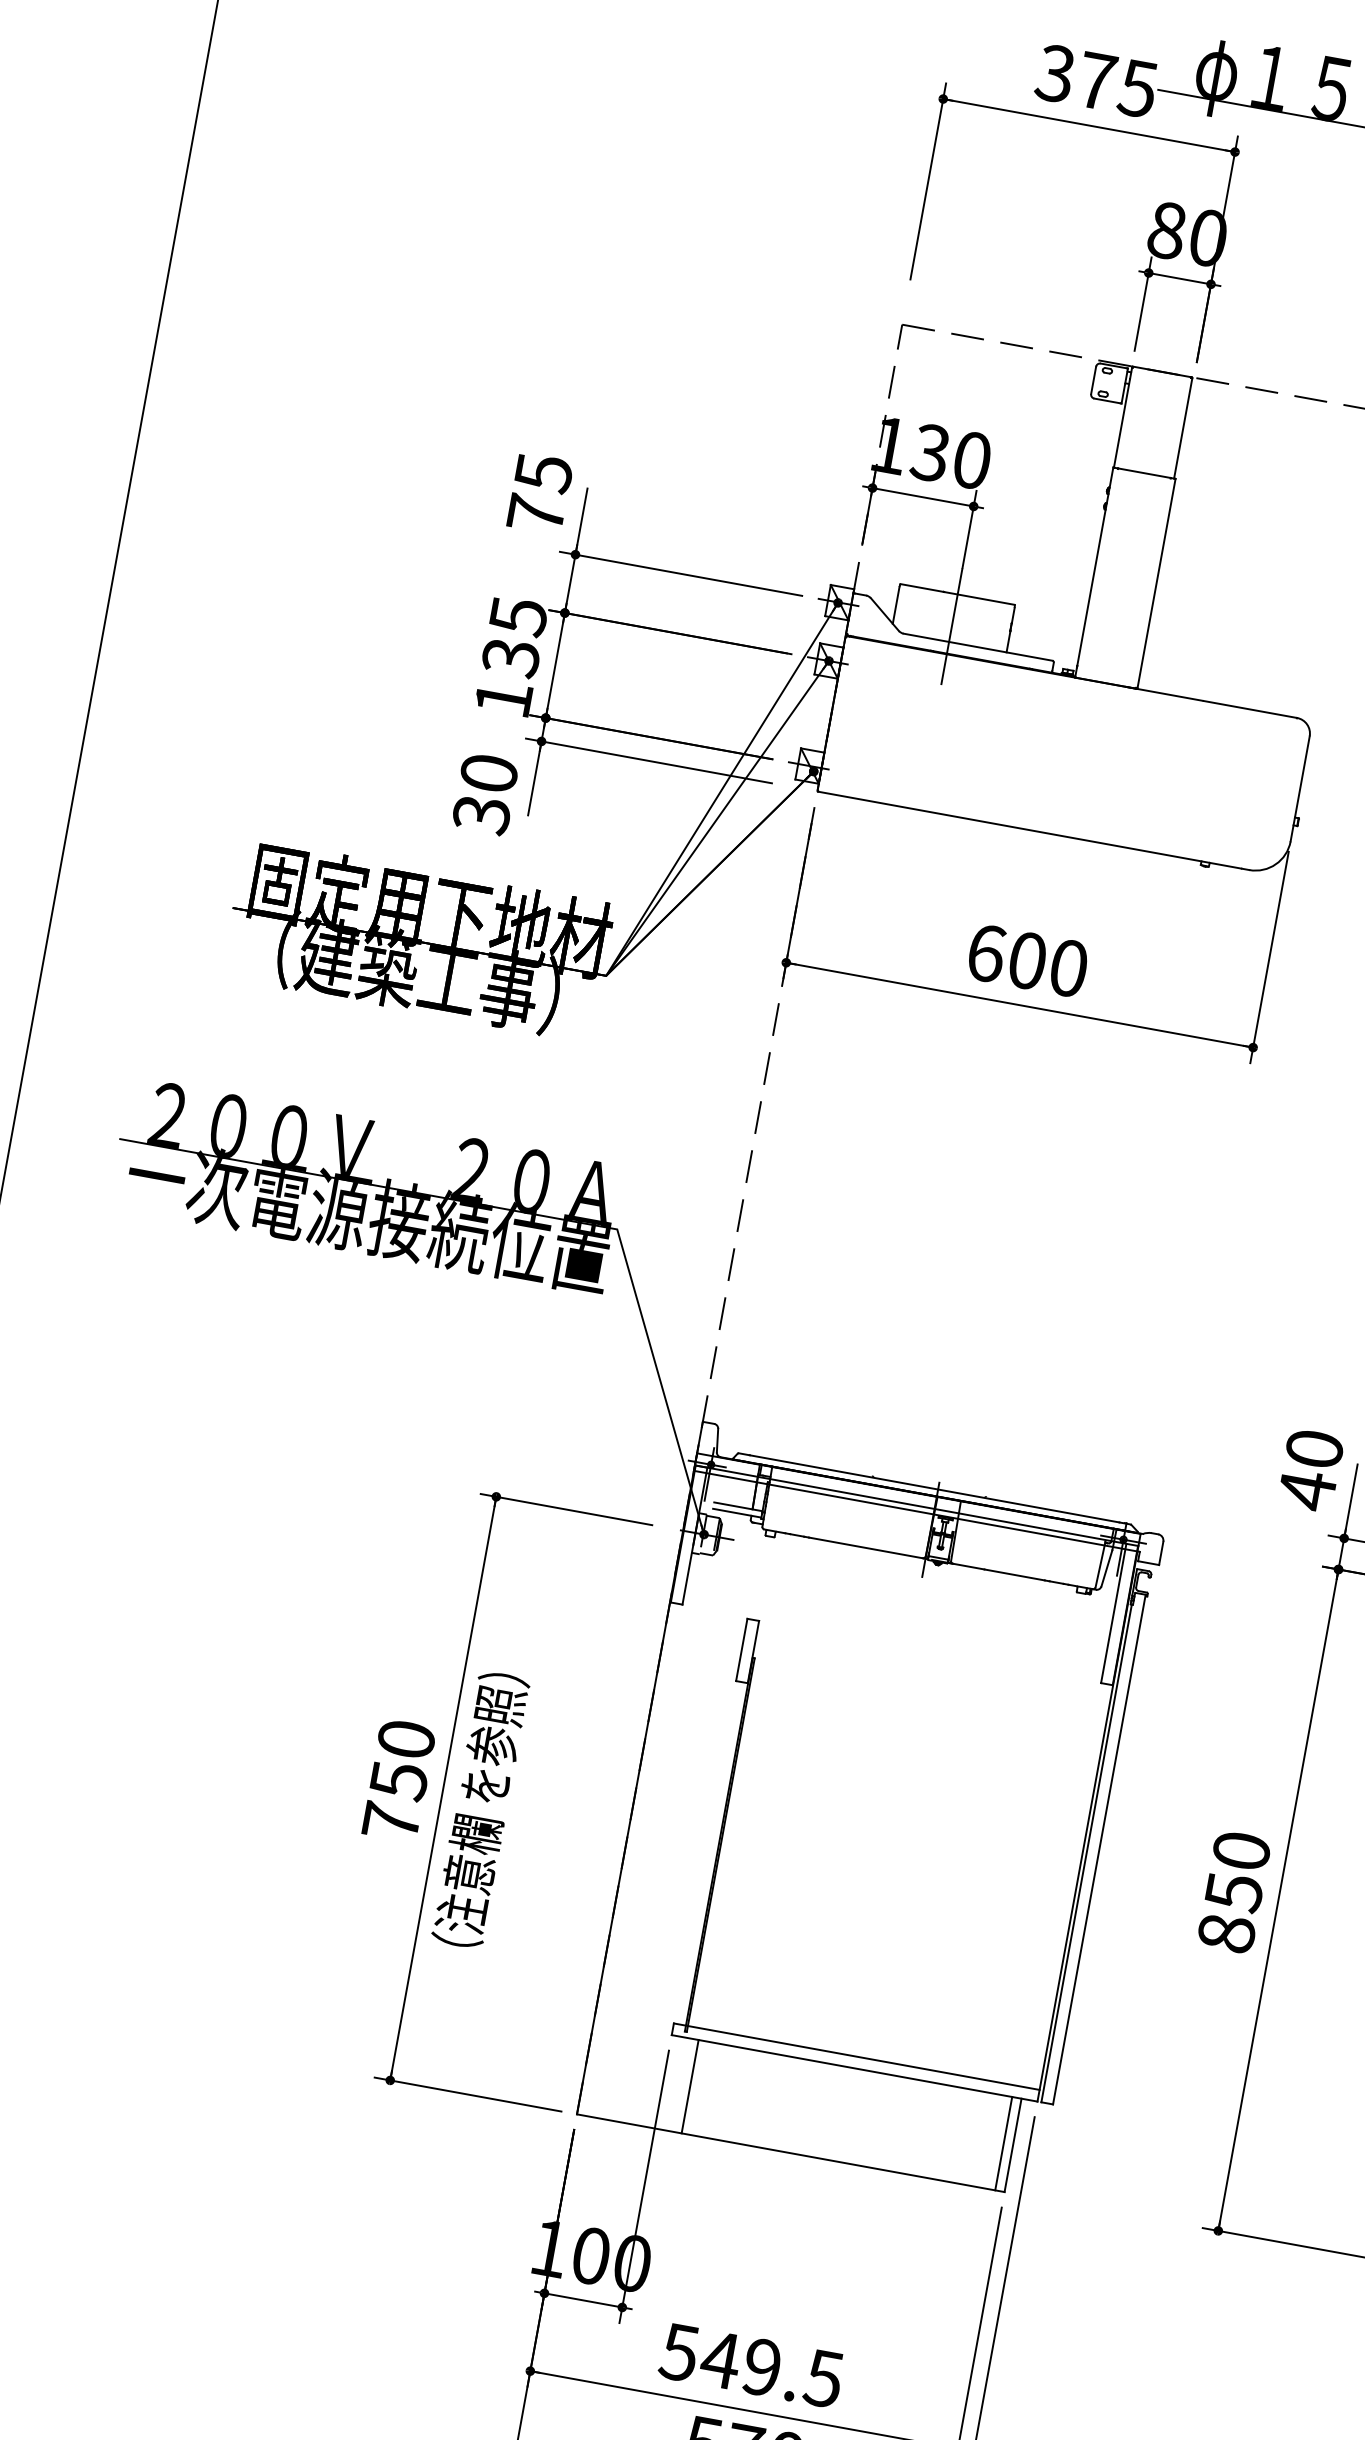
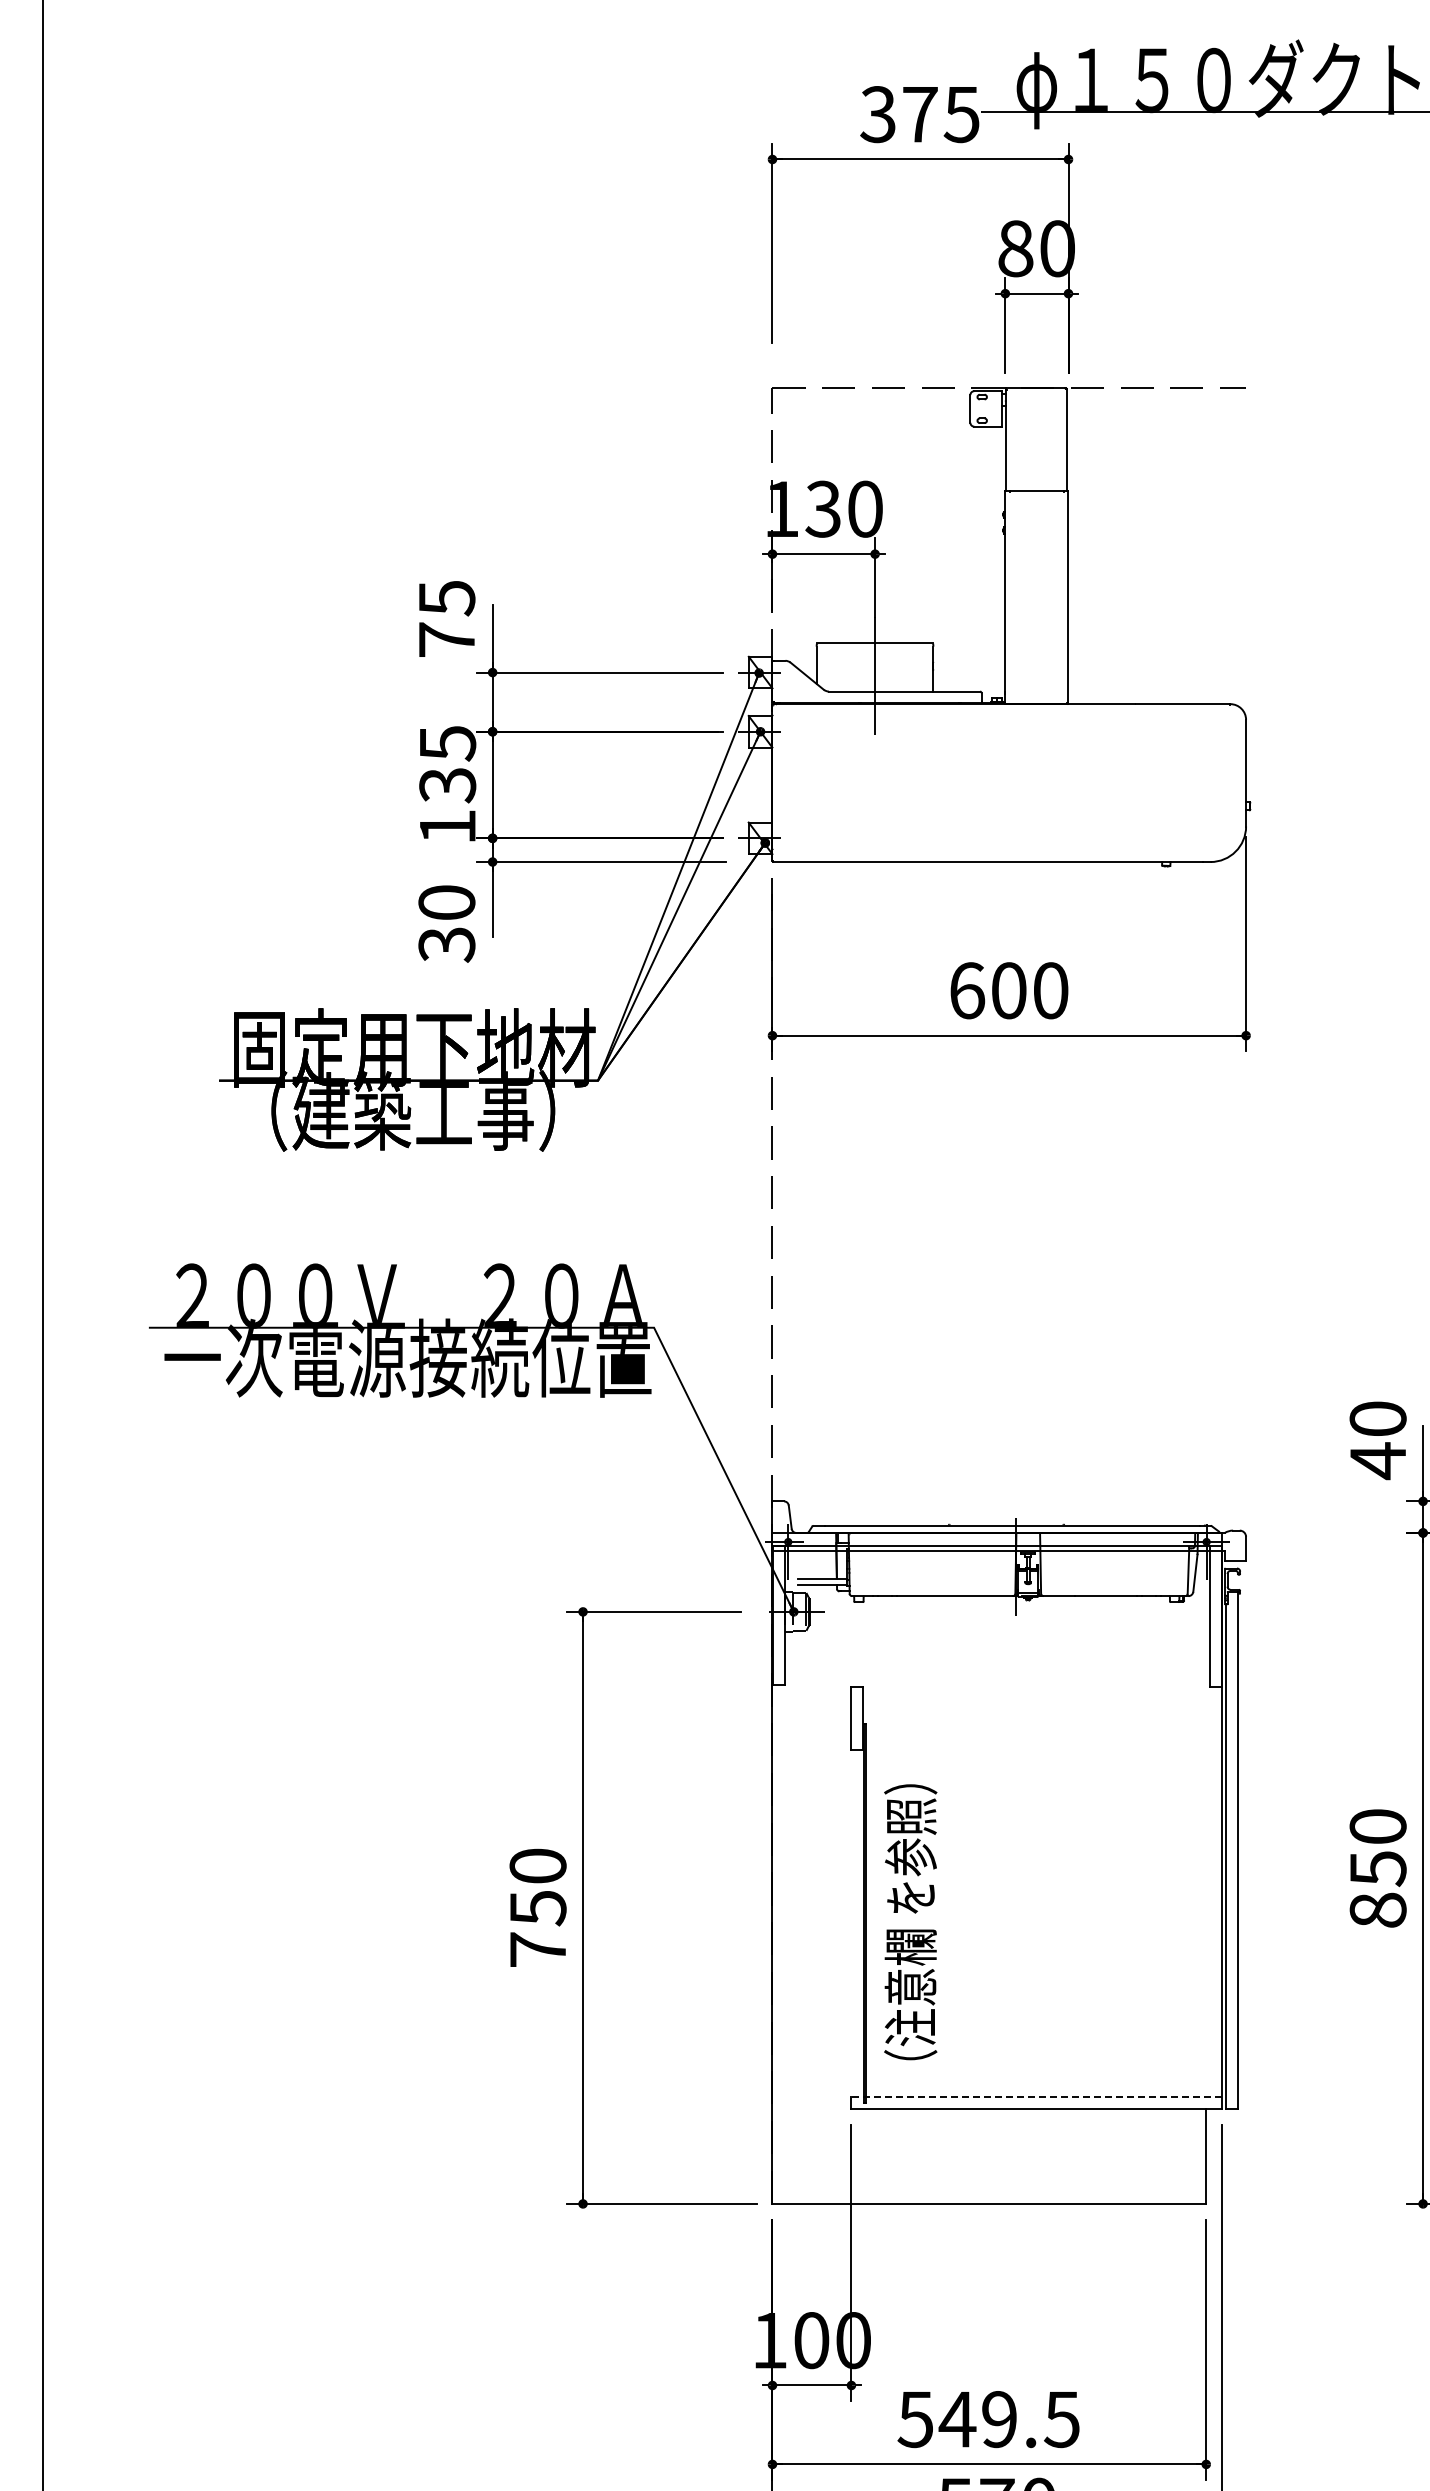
text: (480, 1810) -> (910, 1922), moved
line: (856, 2056) -> (1036, 2097), solid -> dashed
line: (690, 2086) -> (878, 2156), removed
line: (1003, 2143) -> (1196, 2156), removed

